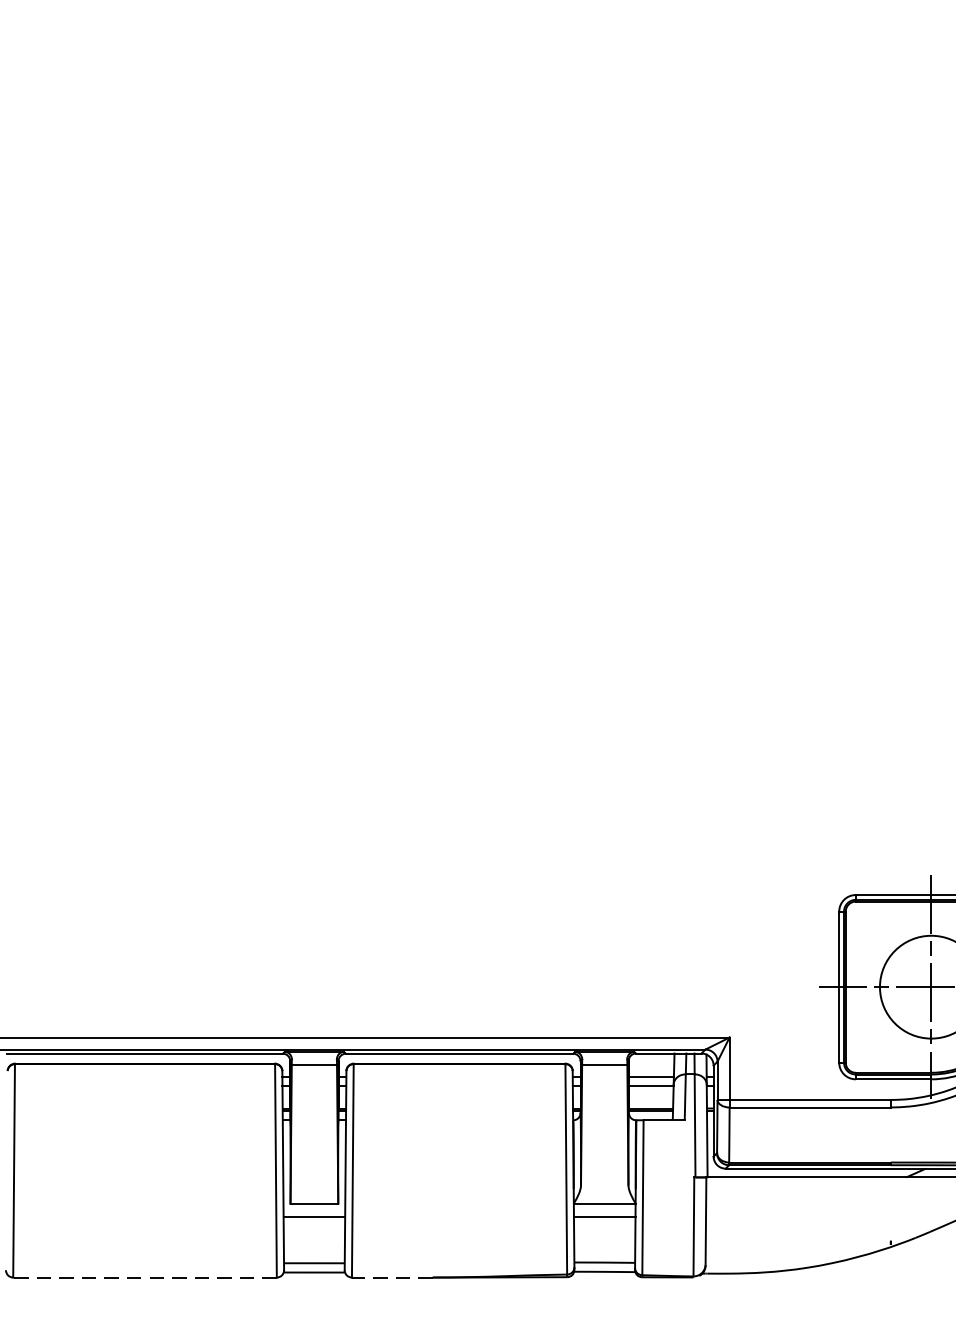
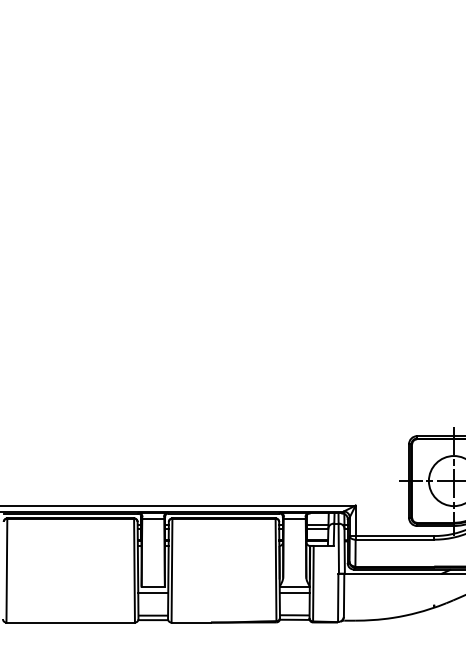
line: (144, 1277) -> (70, 622), dashed -> solid
line: (392, 1277) -> (191, 622), dashed -> solid

